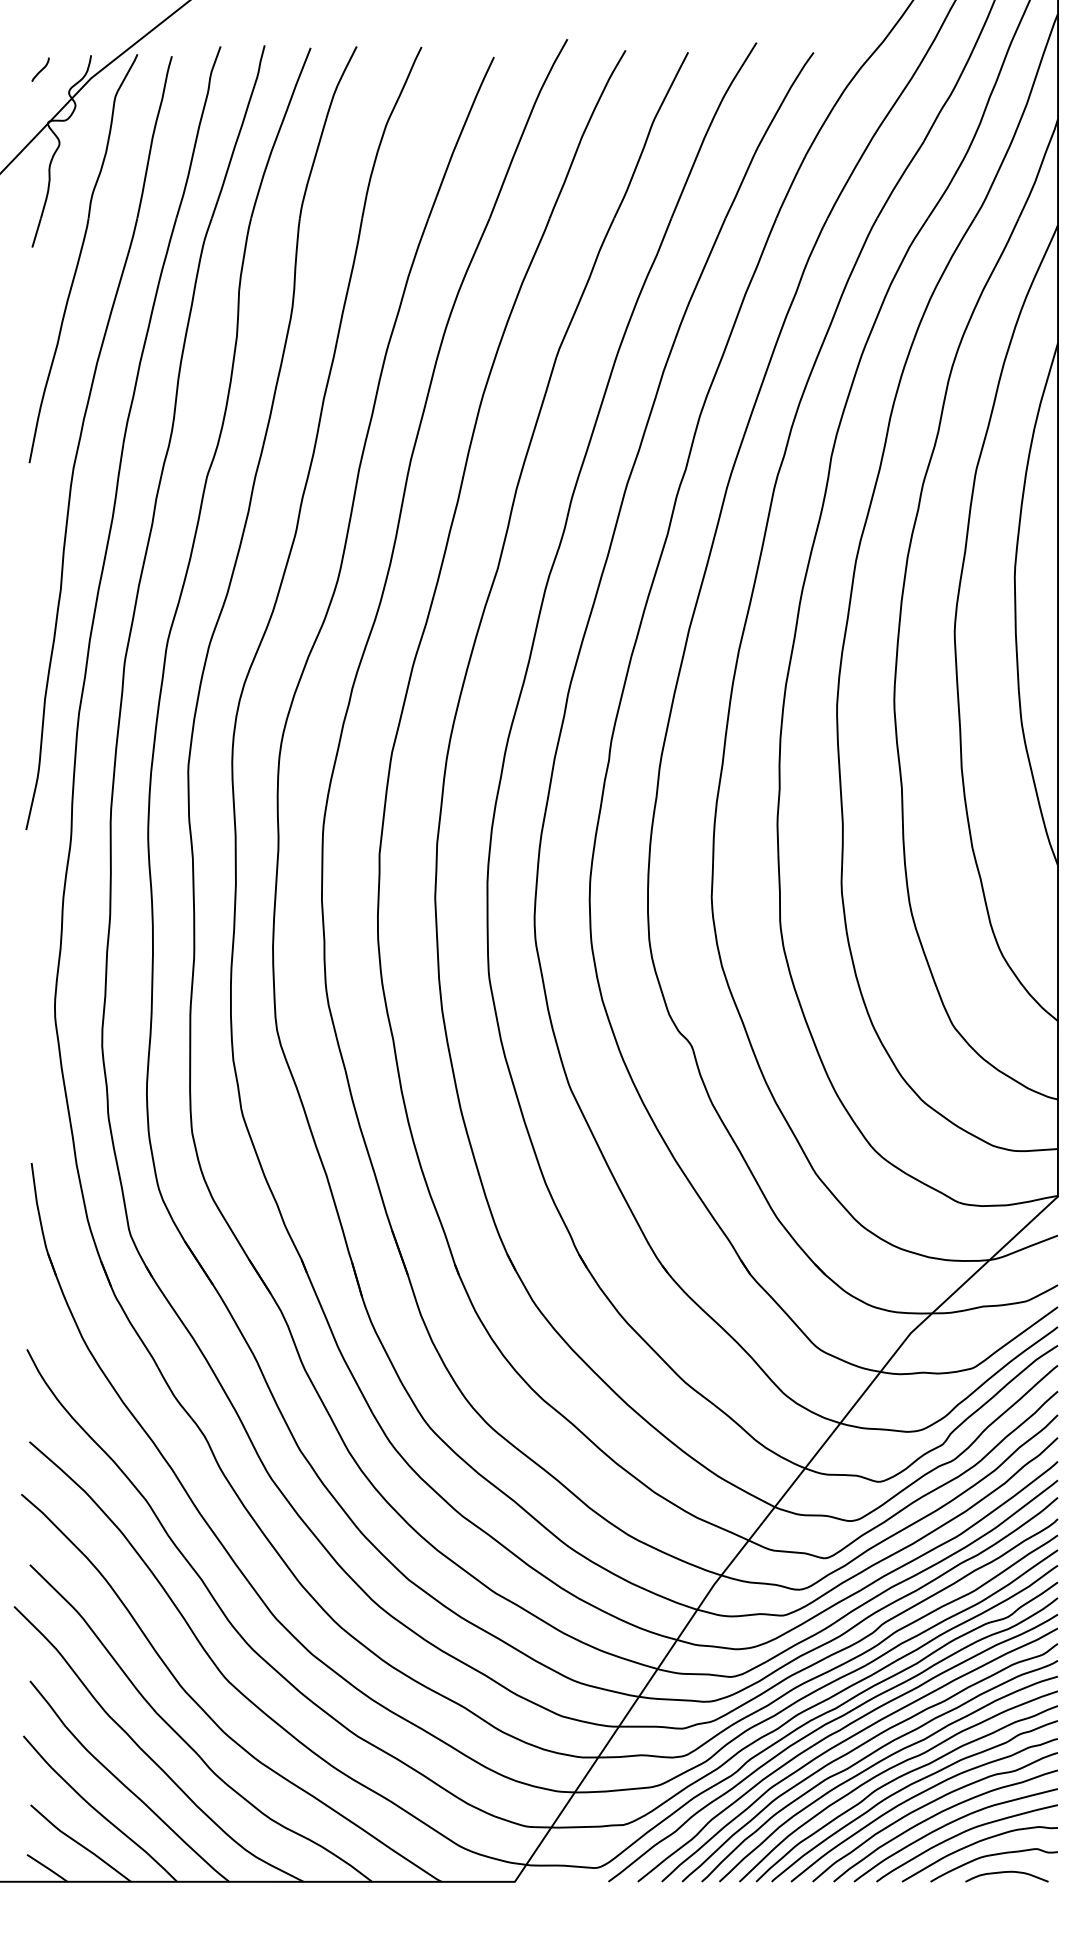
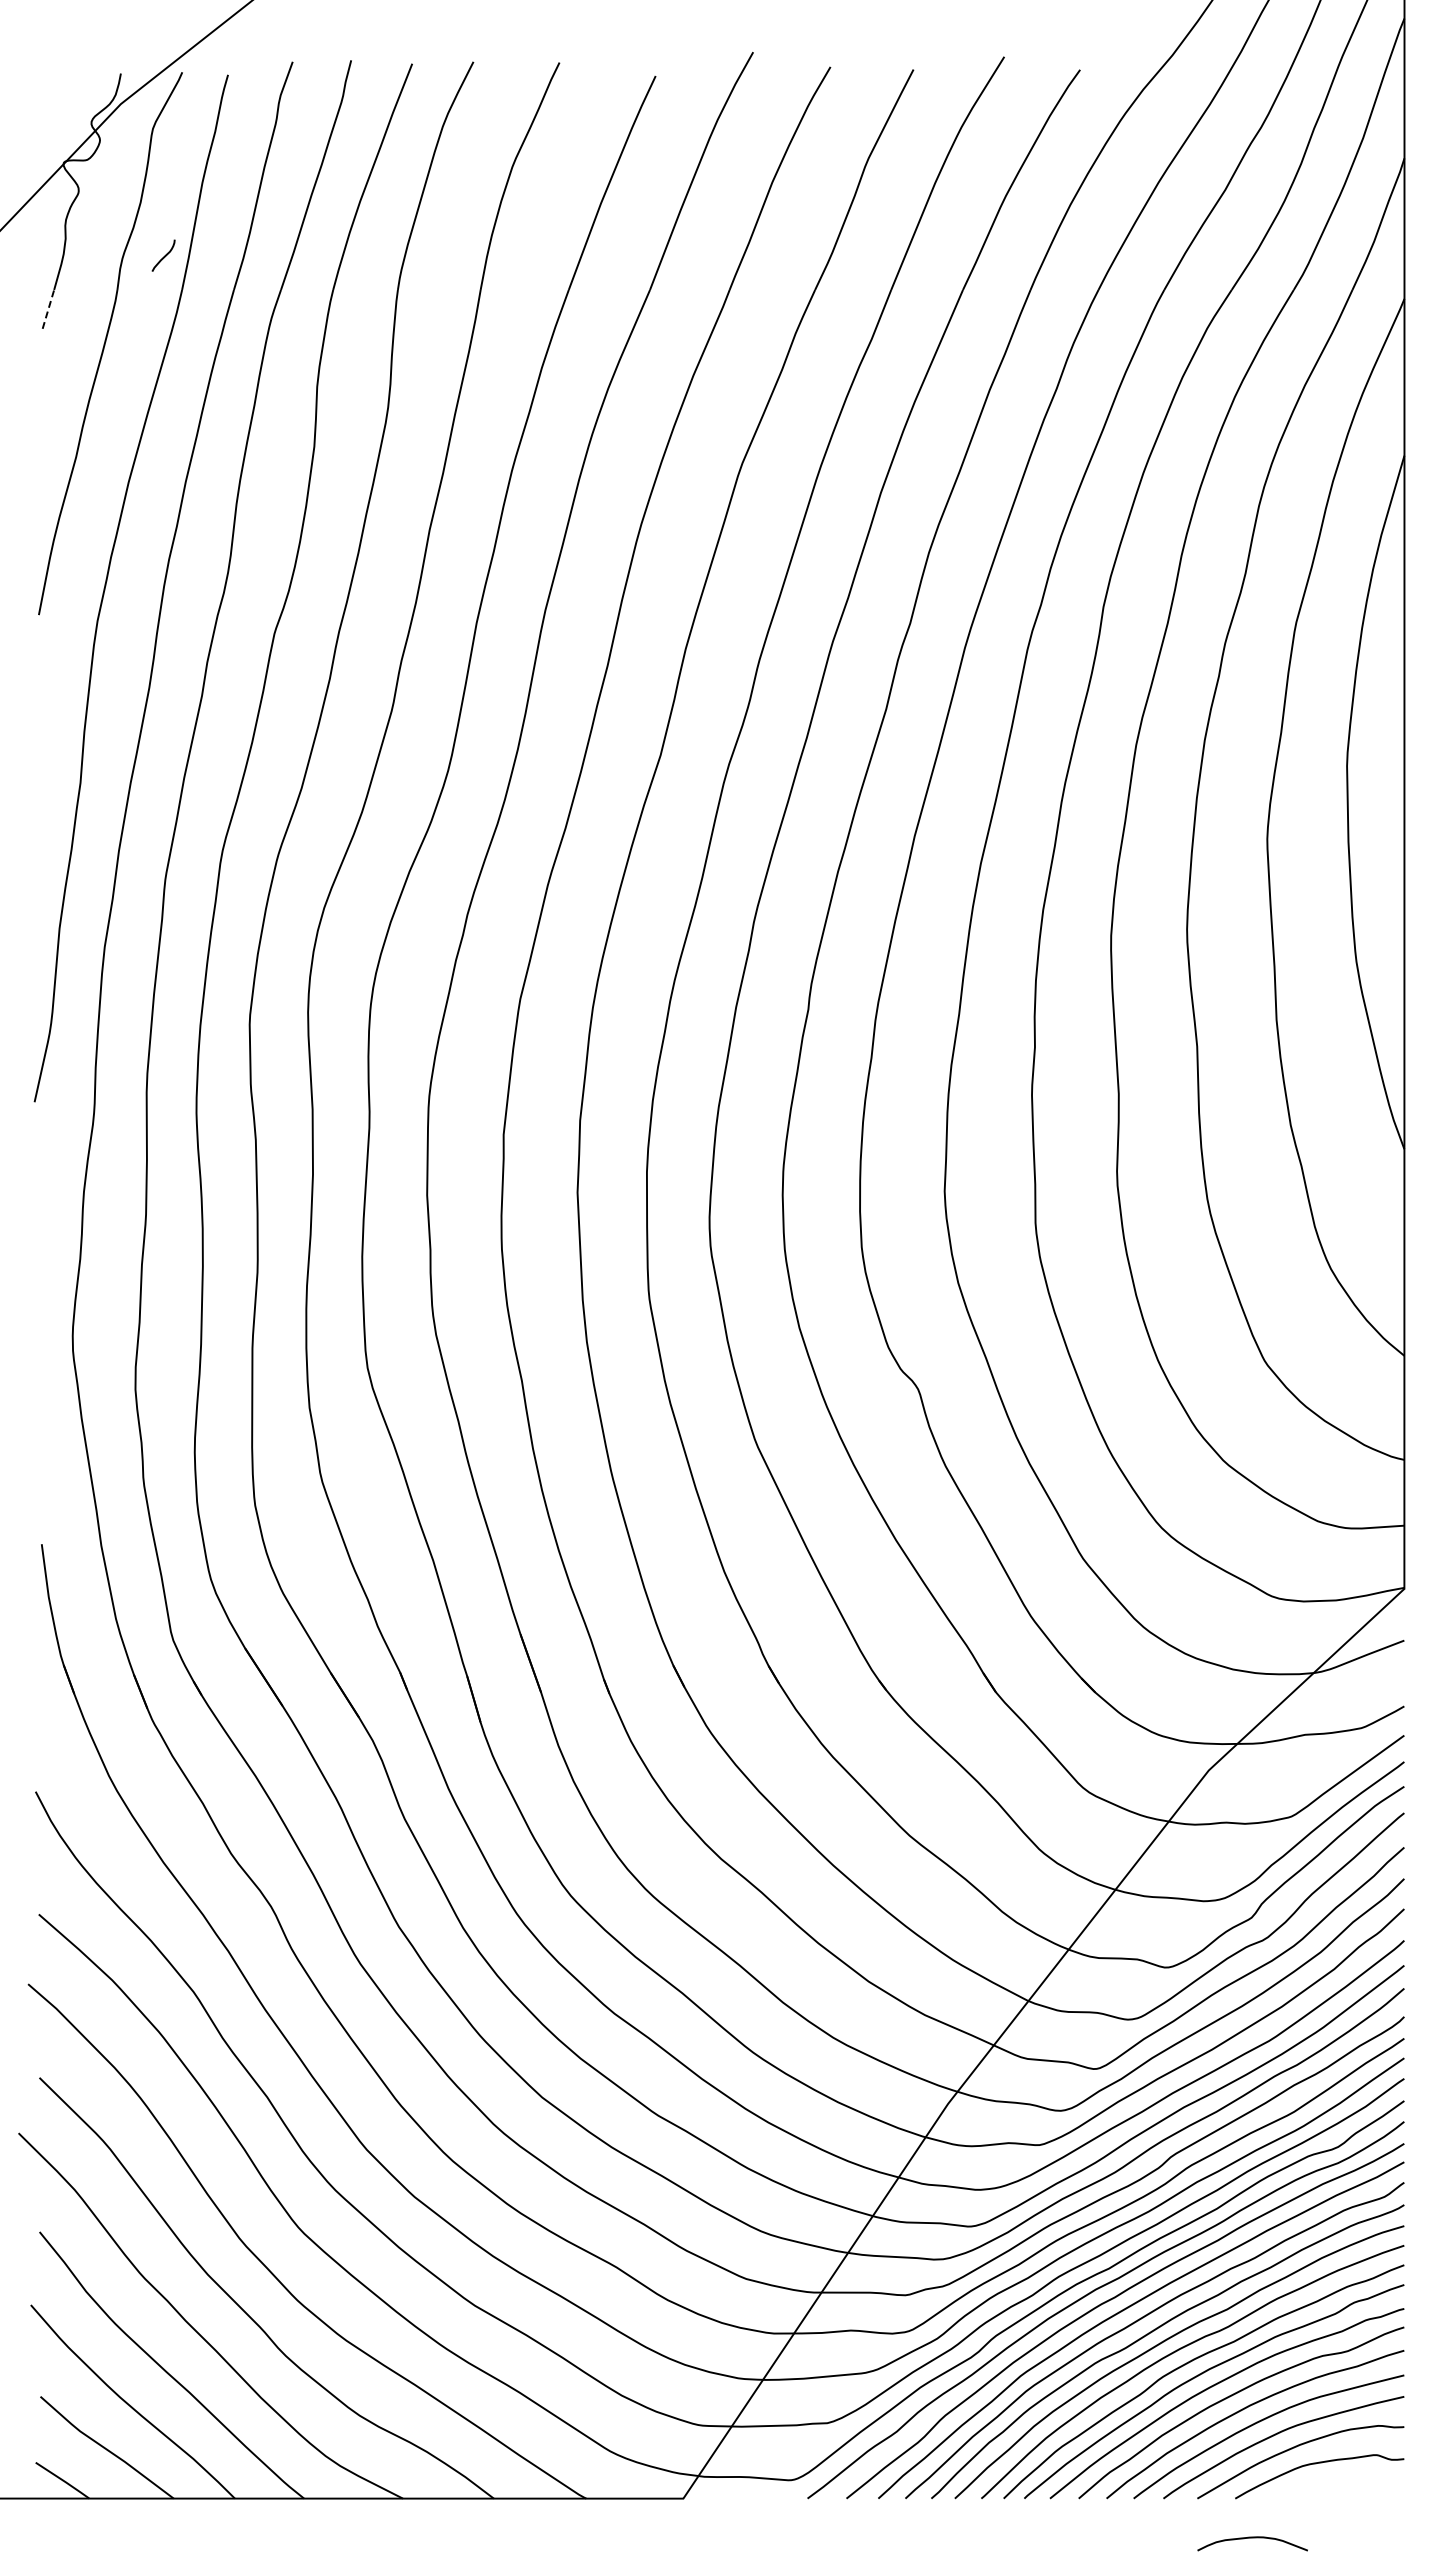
curve: (41, 69) -> (164, 255), moved
line: (36, 232) -> (48, 308), solid -> dashed
curve: (1006, 1872) -> (1252, 2538), moved

